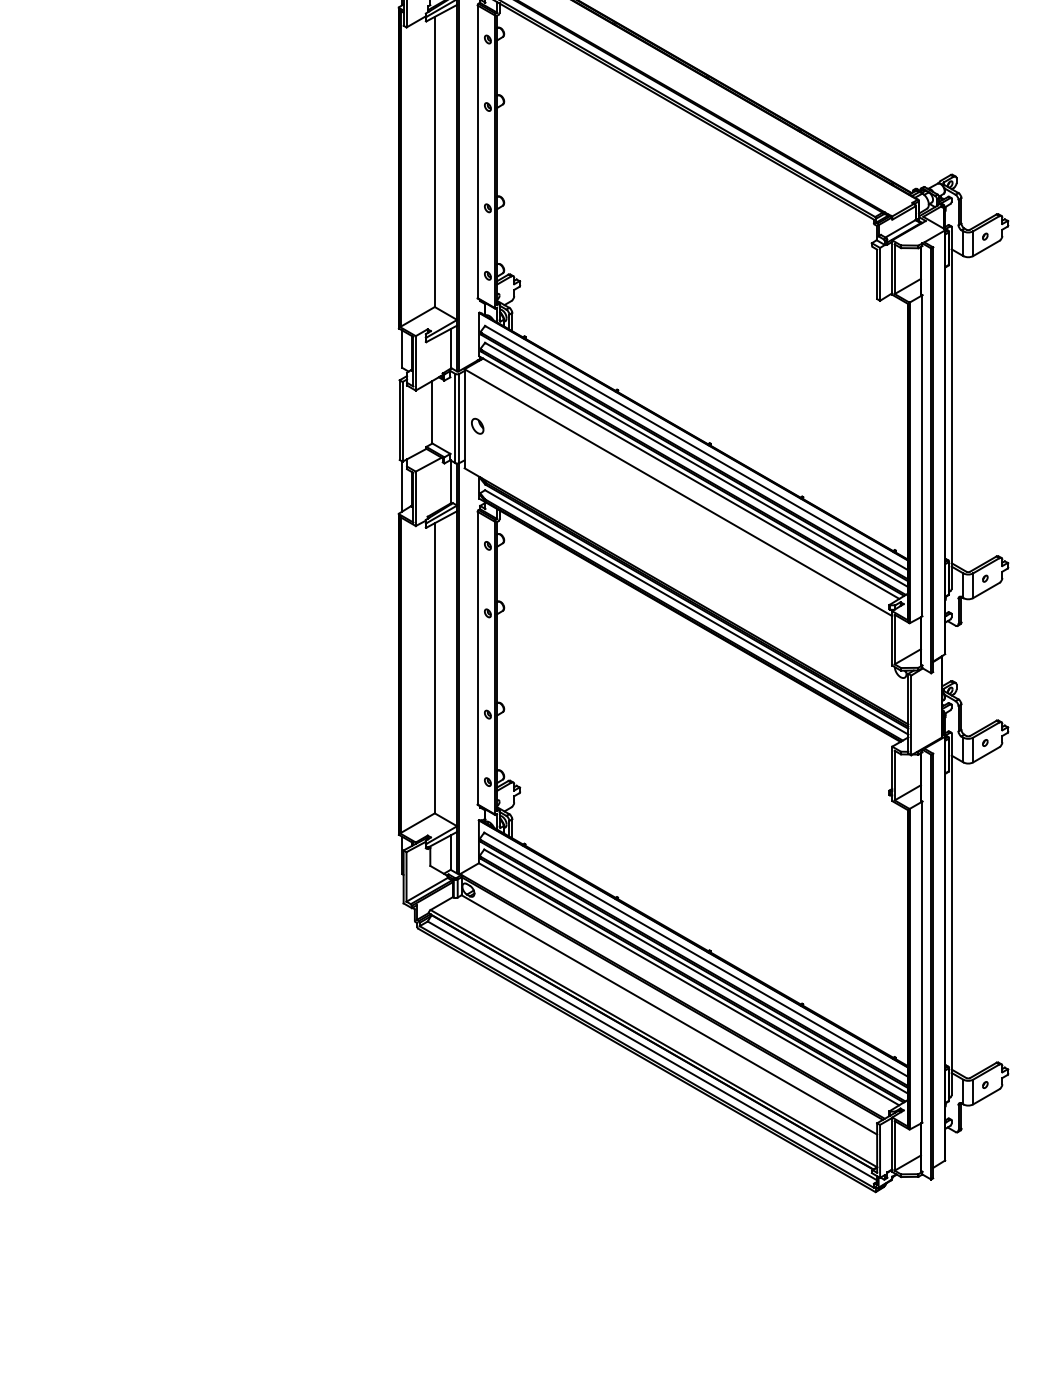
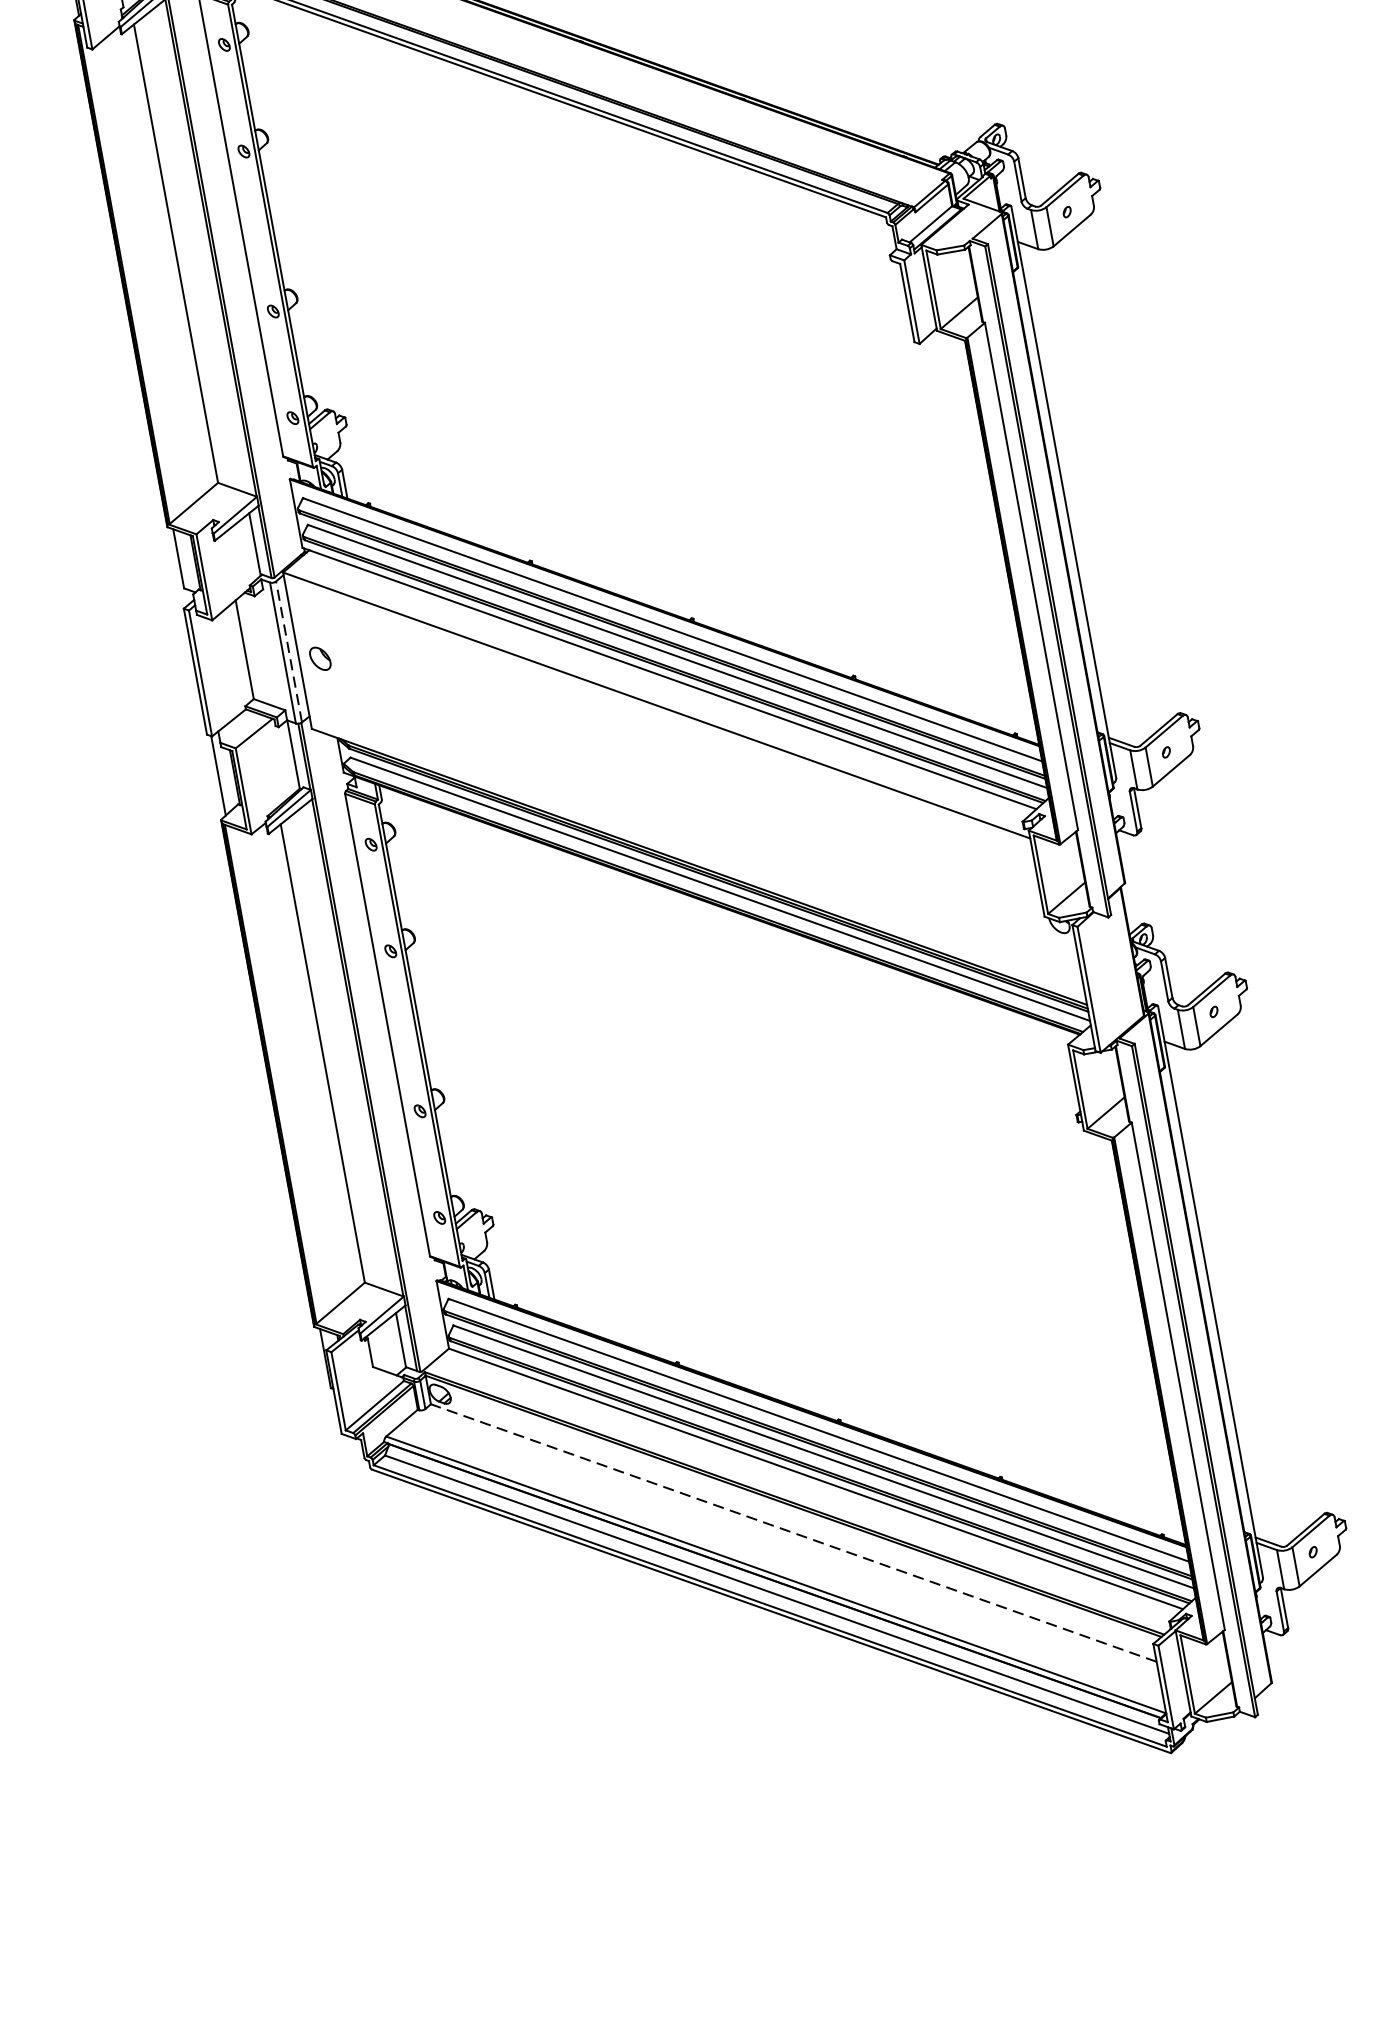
line: (459, 418) -> (289, 651), solid -> dashed
line: (669, 1014) -> (793, 1532), solid -> dashed

